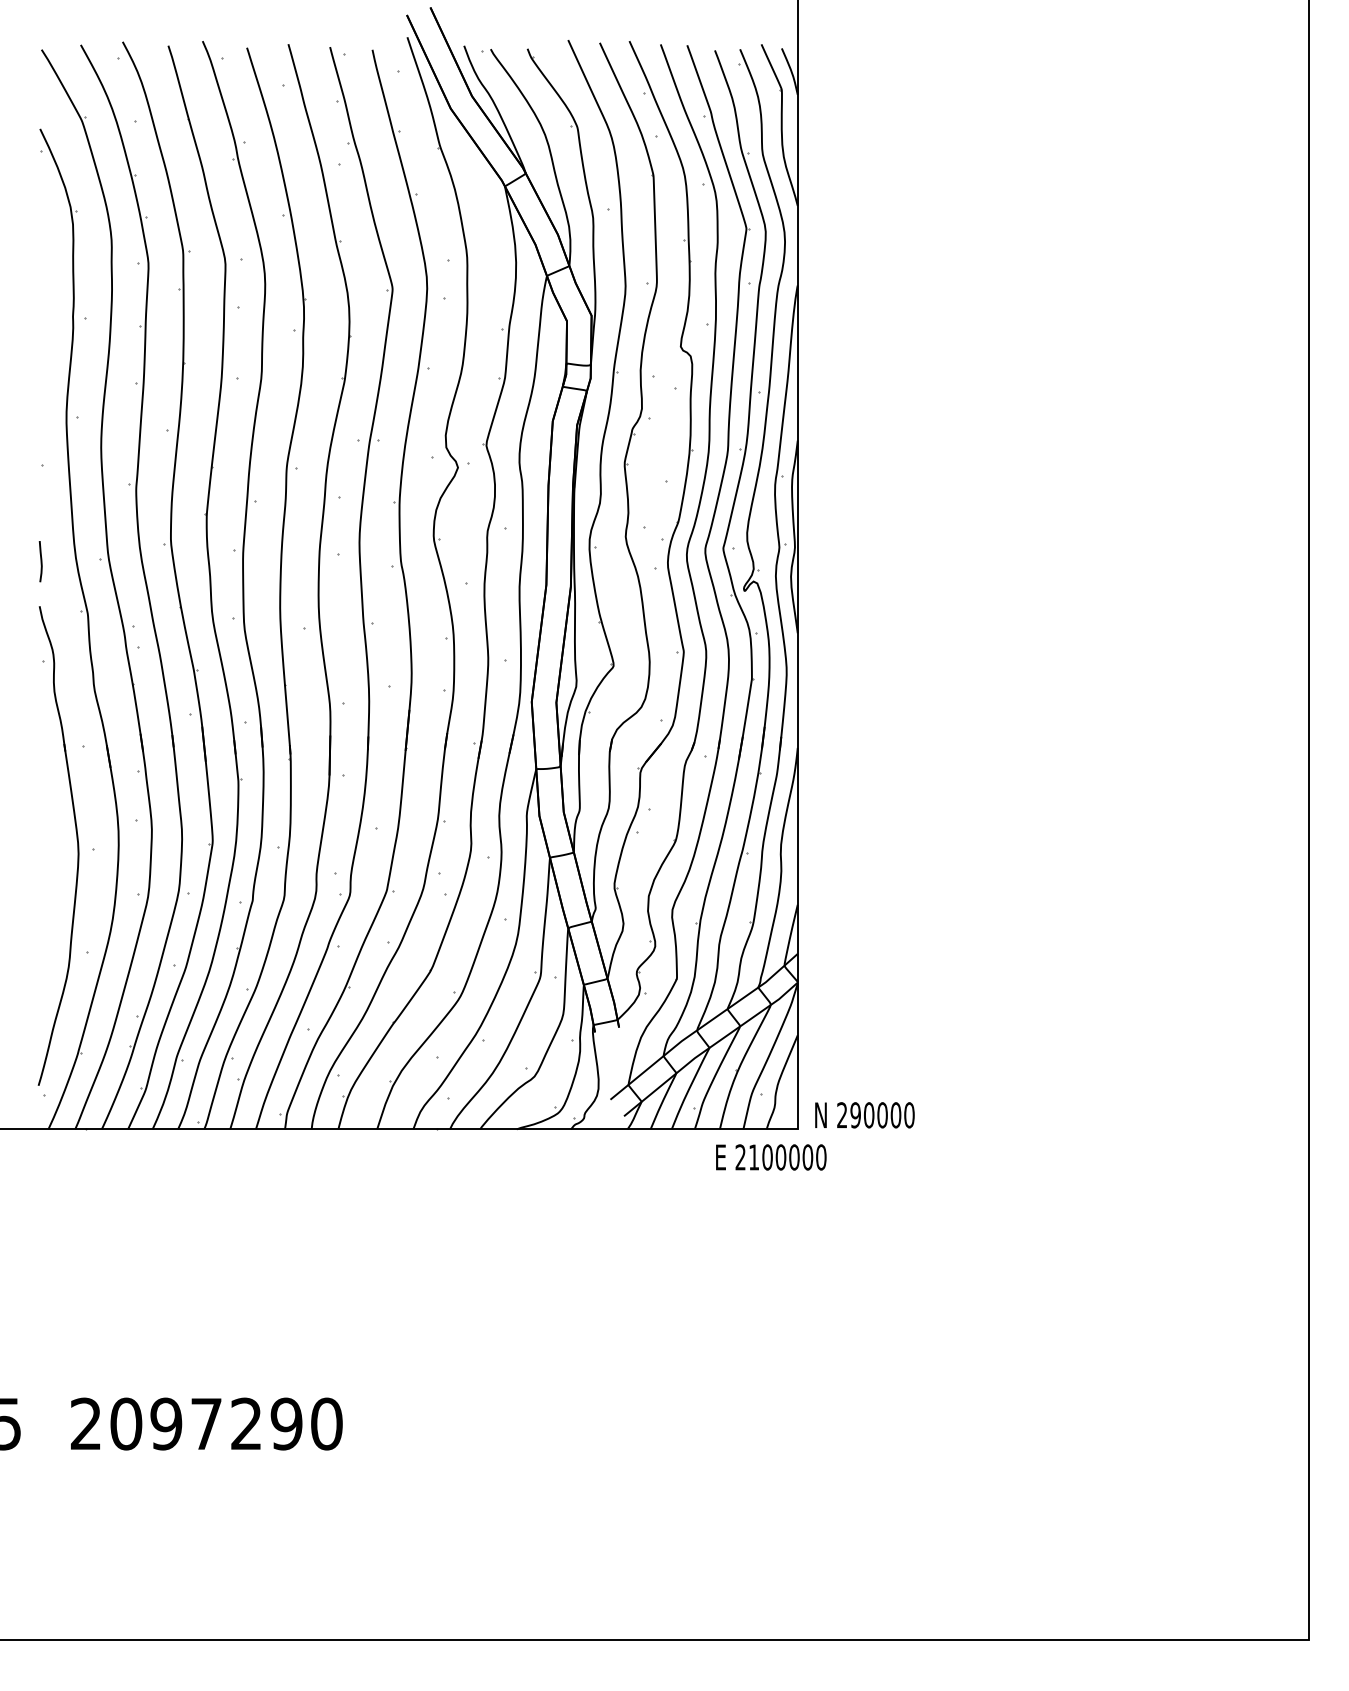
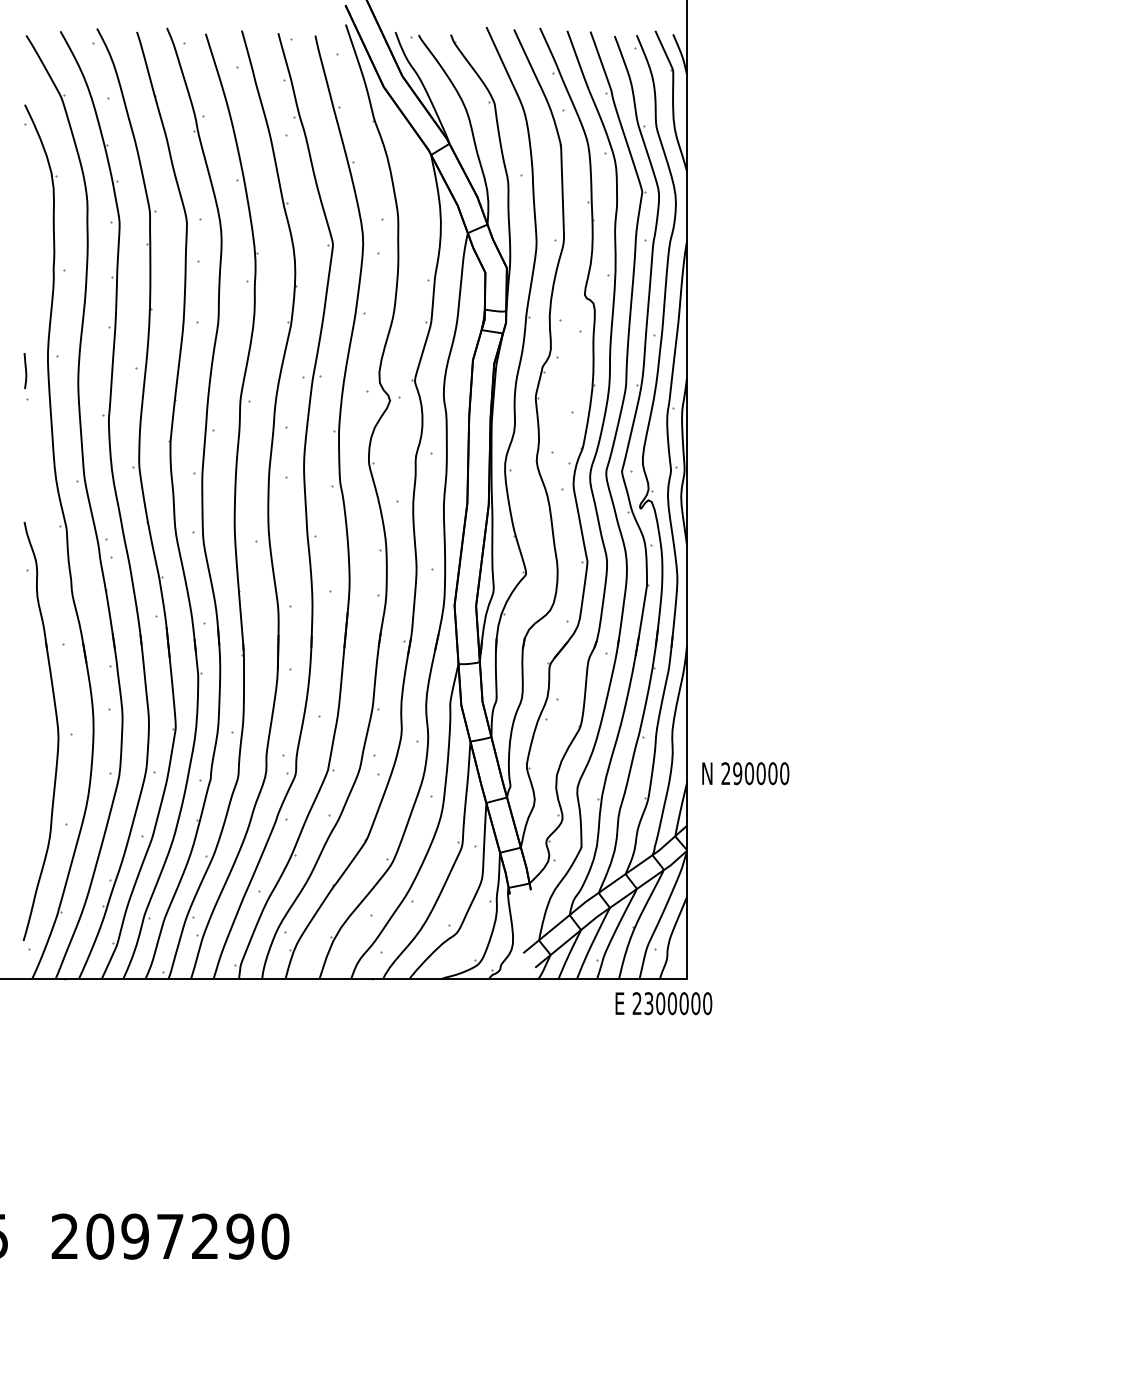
curve: (40, 561) -> (25, 370), moved
text: (864, 1115) -> (745, 773), moved
text: (754, 1157) -> (649, 1003), 2100000 -> 2300000

